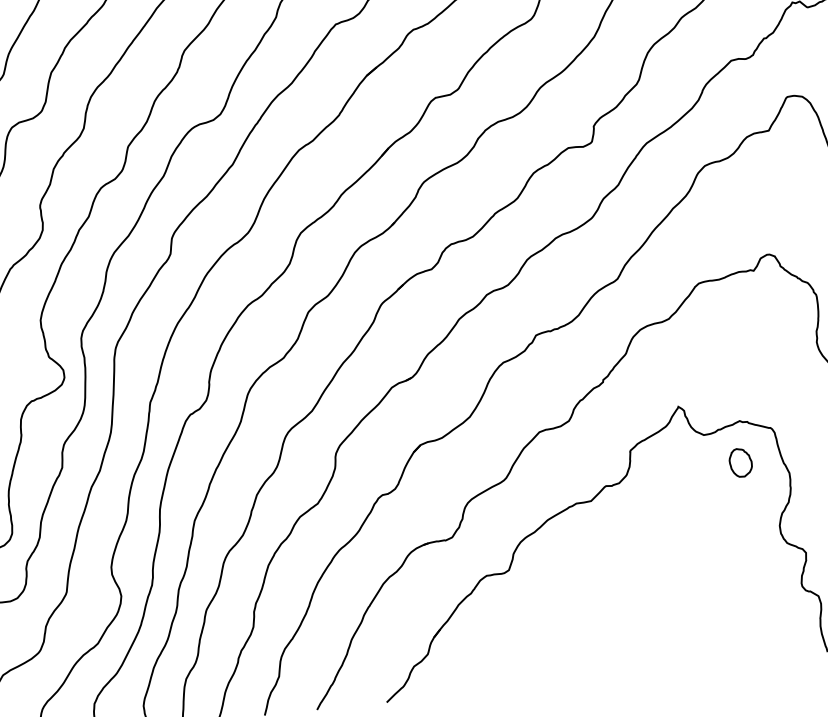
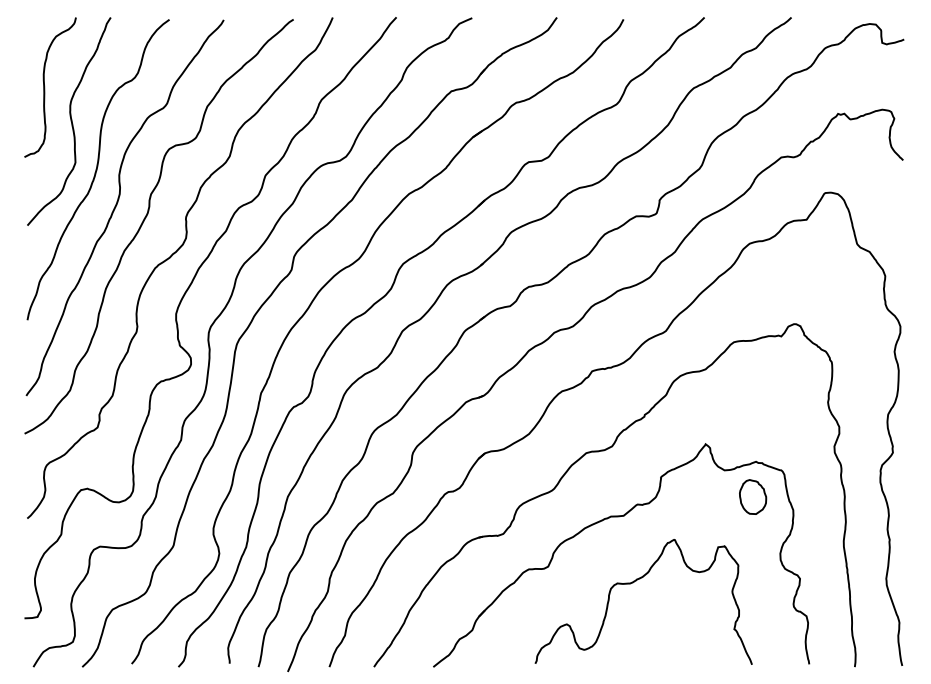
part: (741, 462) -> (753, 496), size x1.43
curve: (611, 579) -> (633, 583), added

